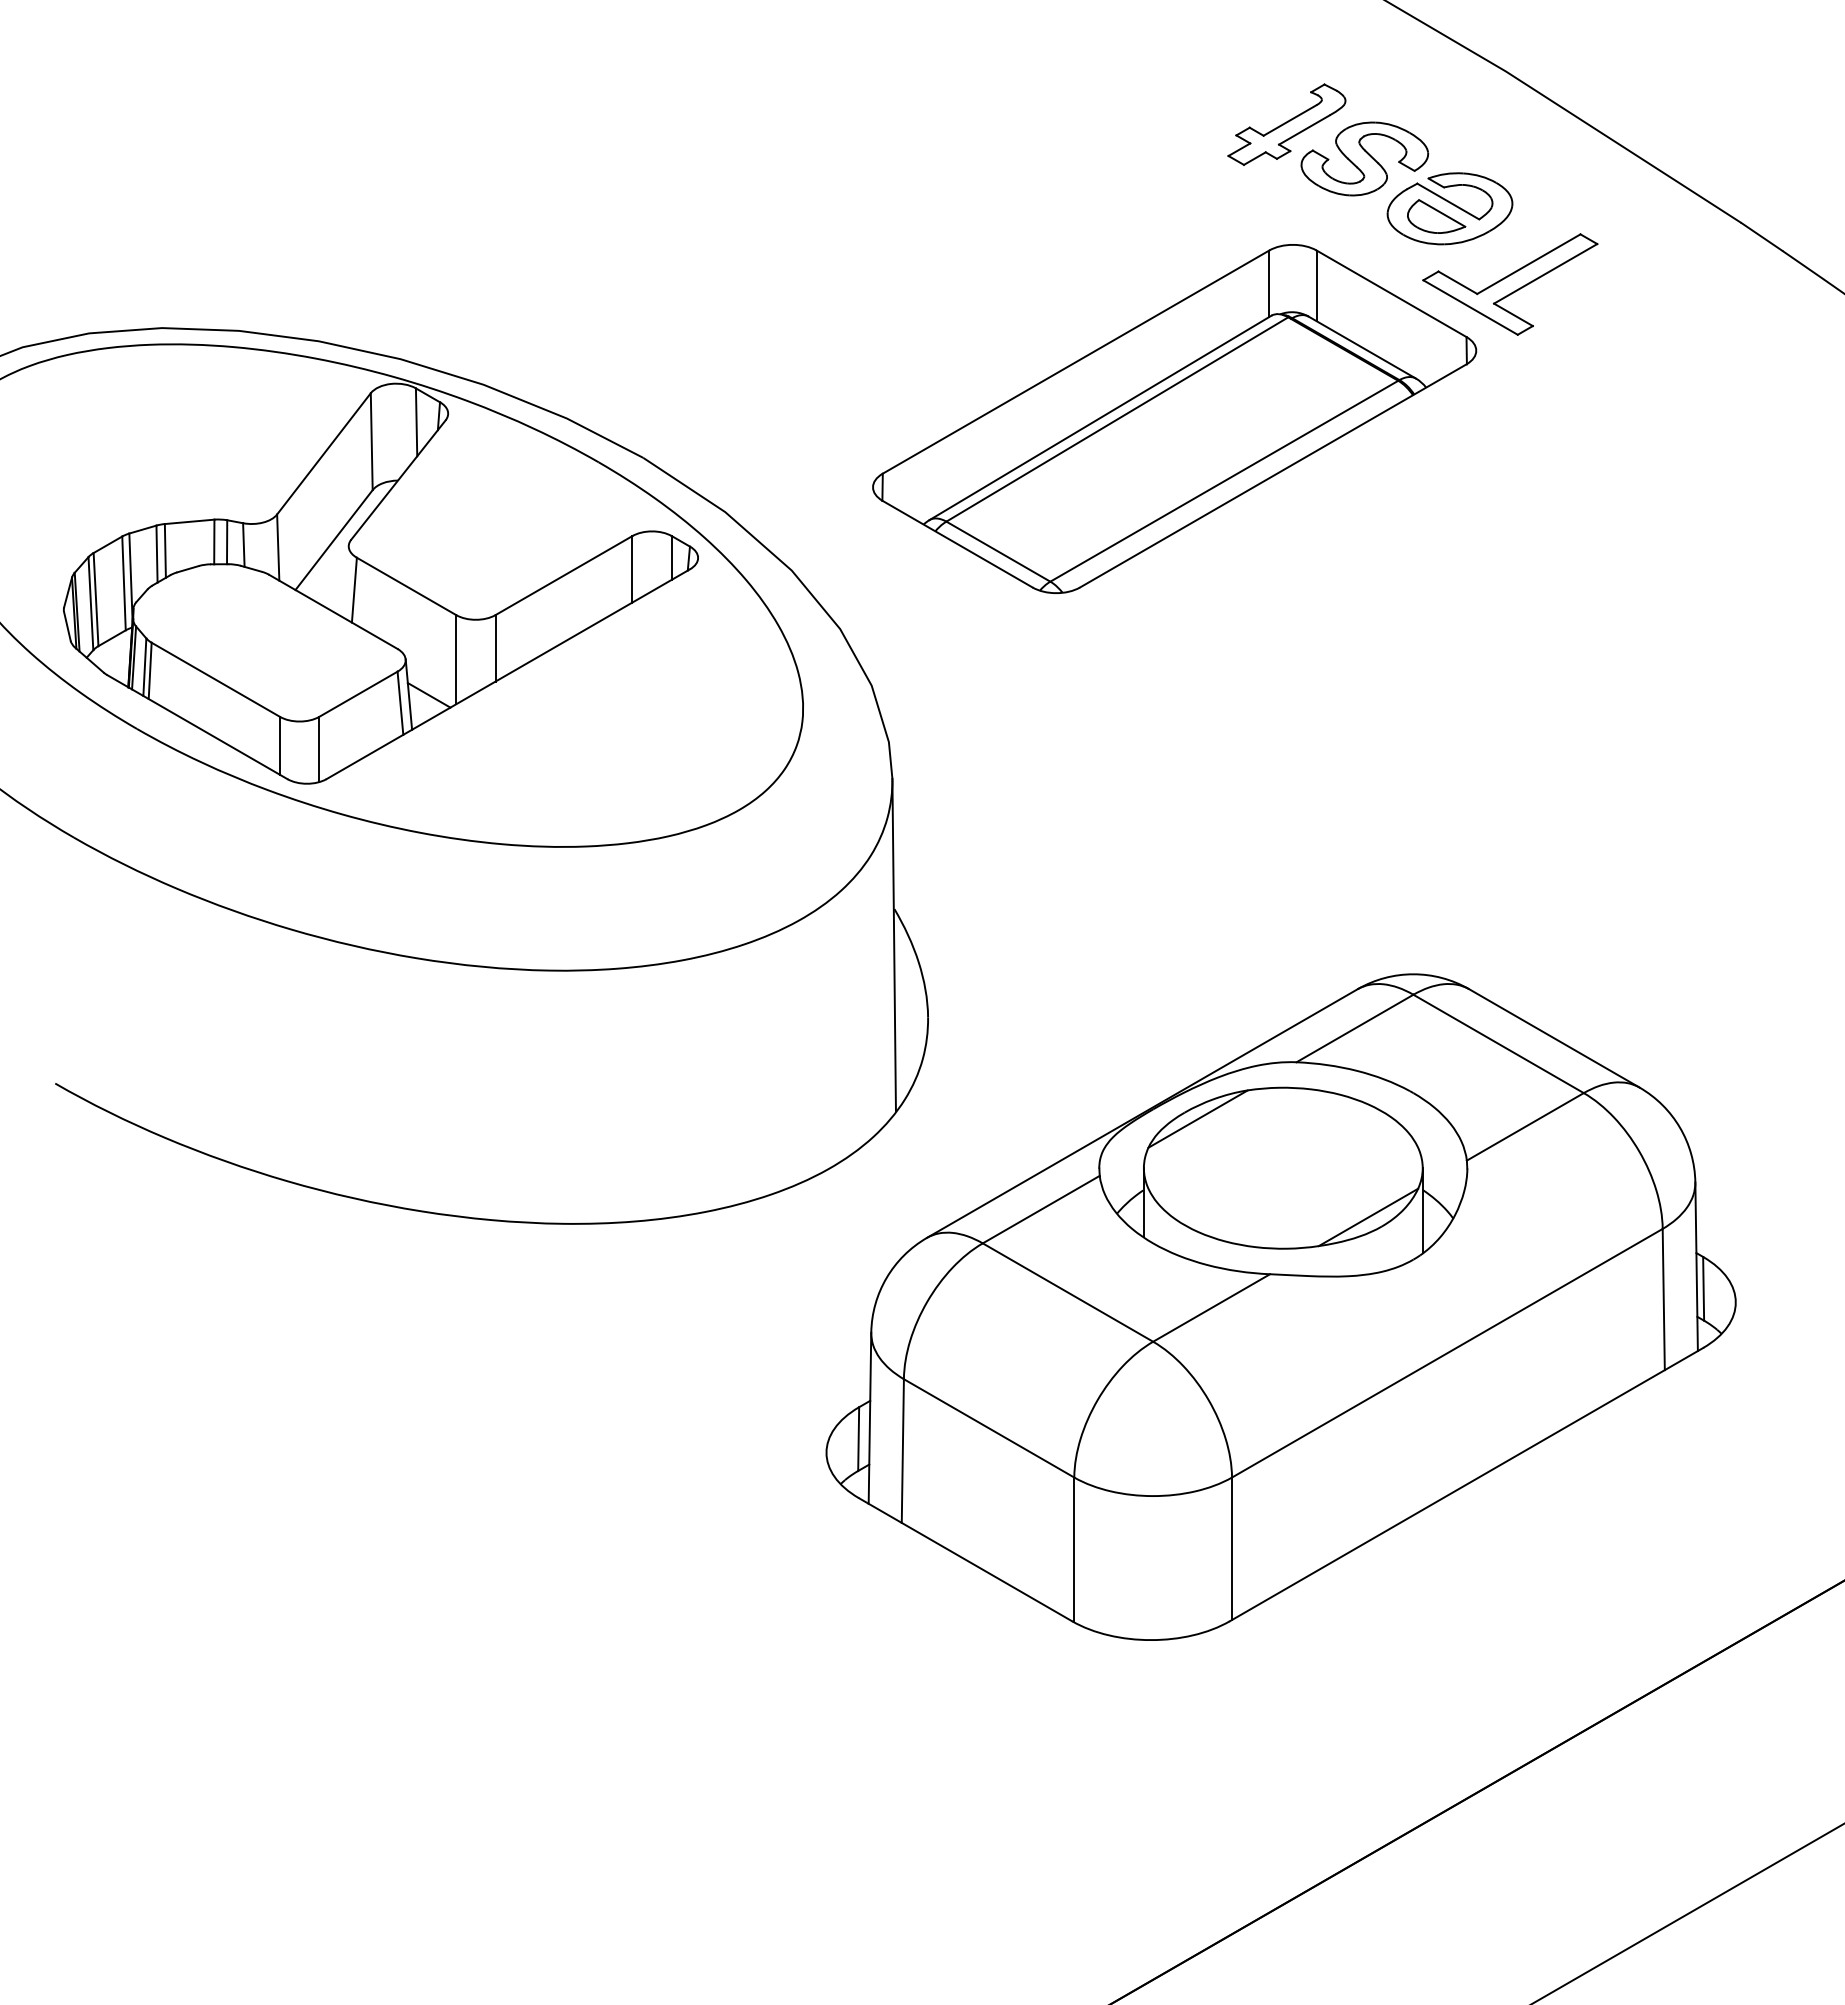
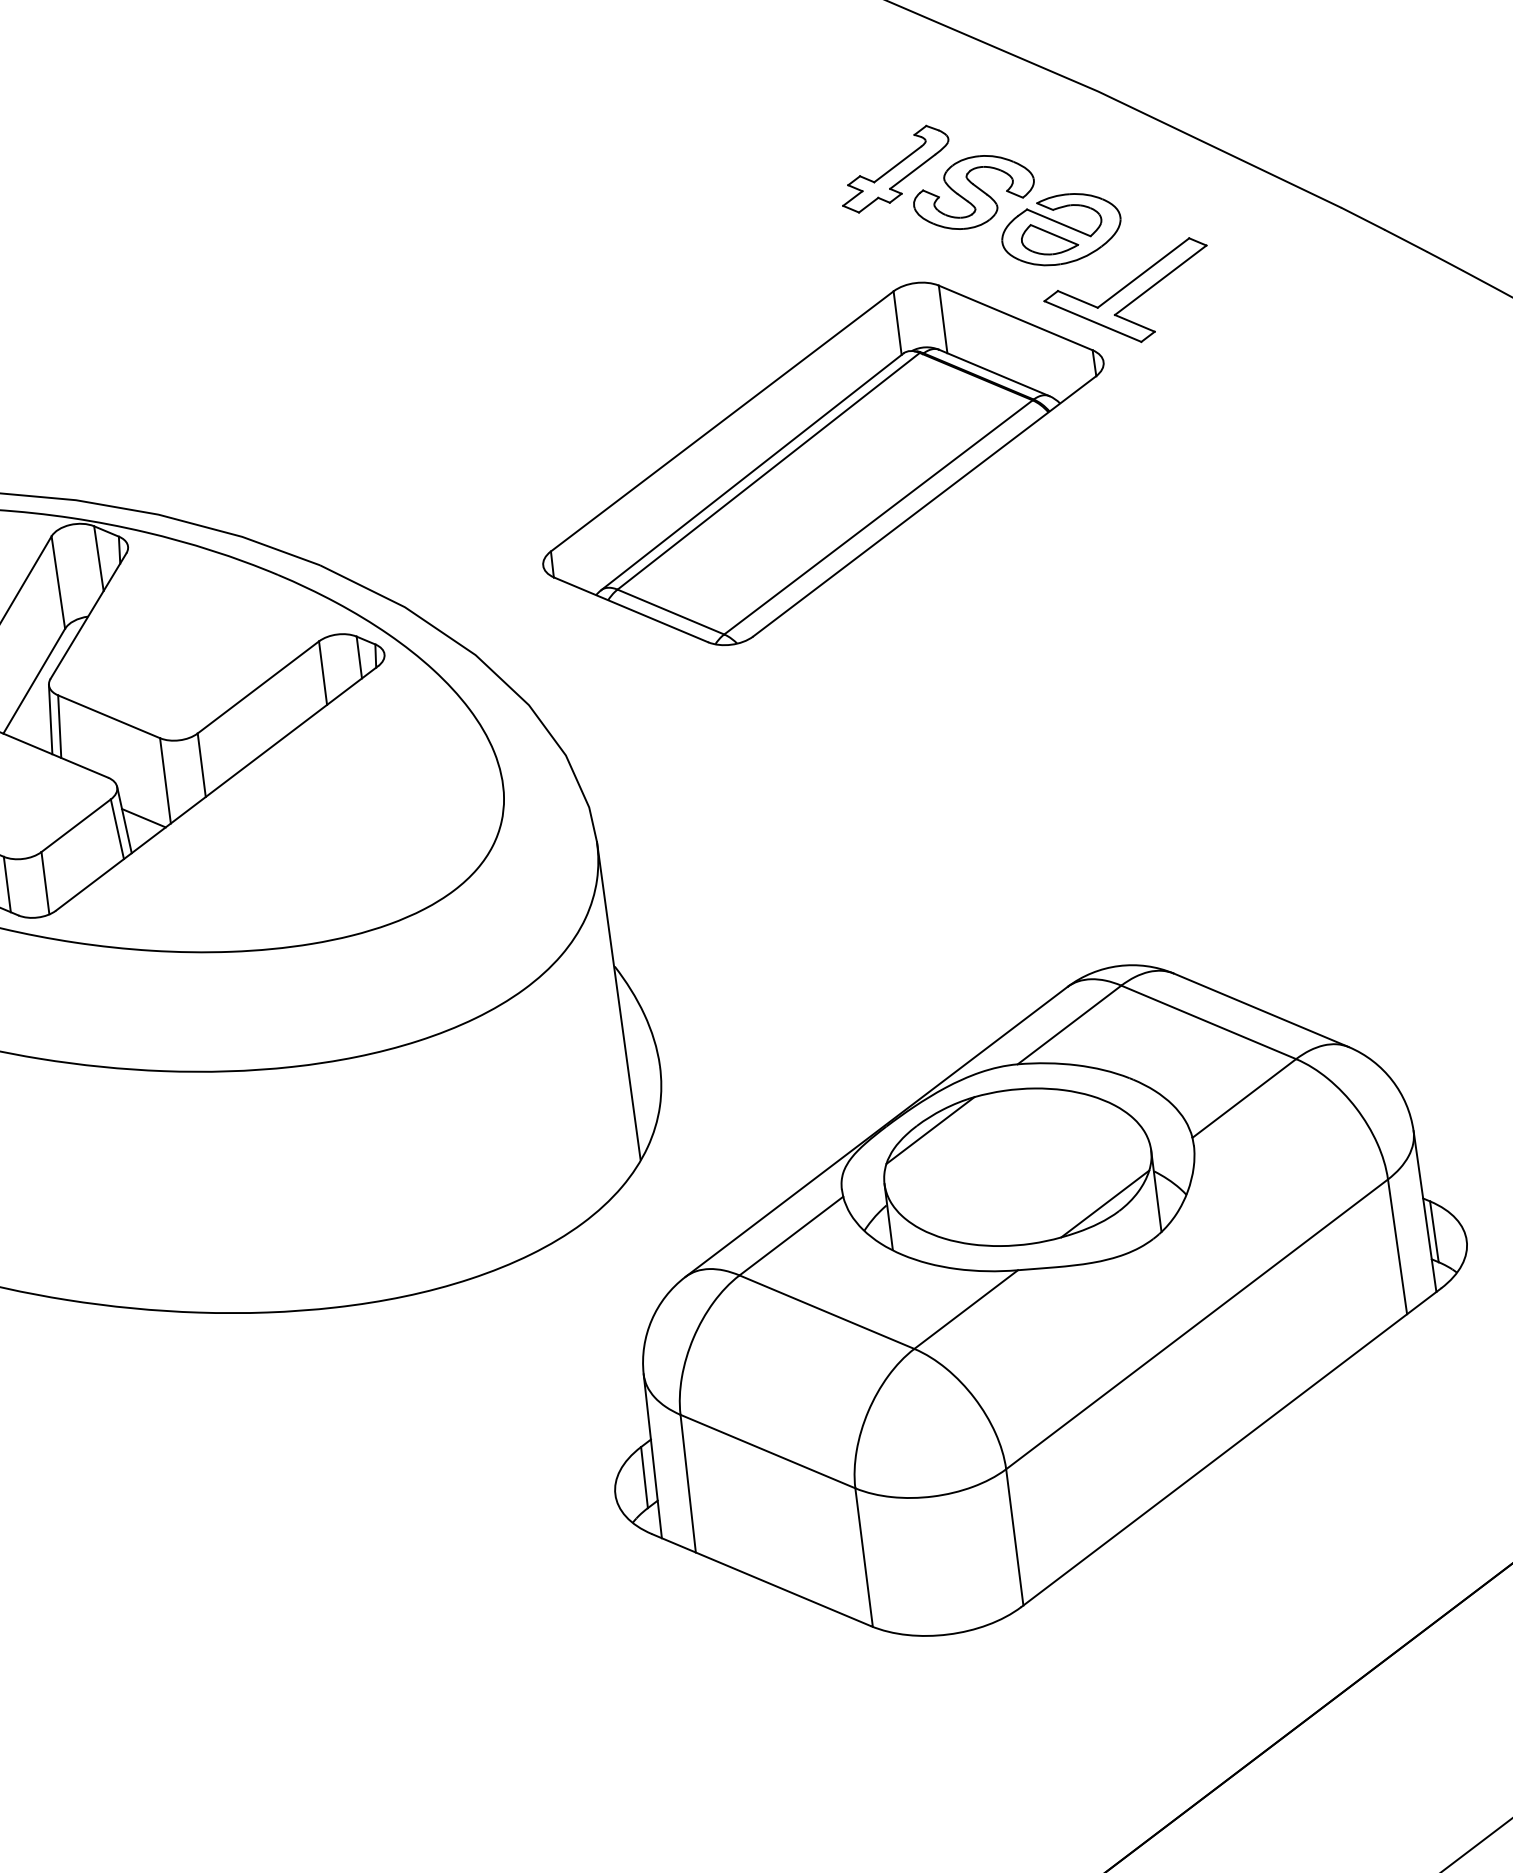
line: (345, 581) -> (50, 719), added

